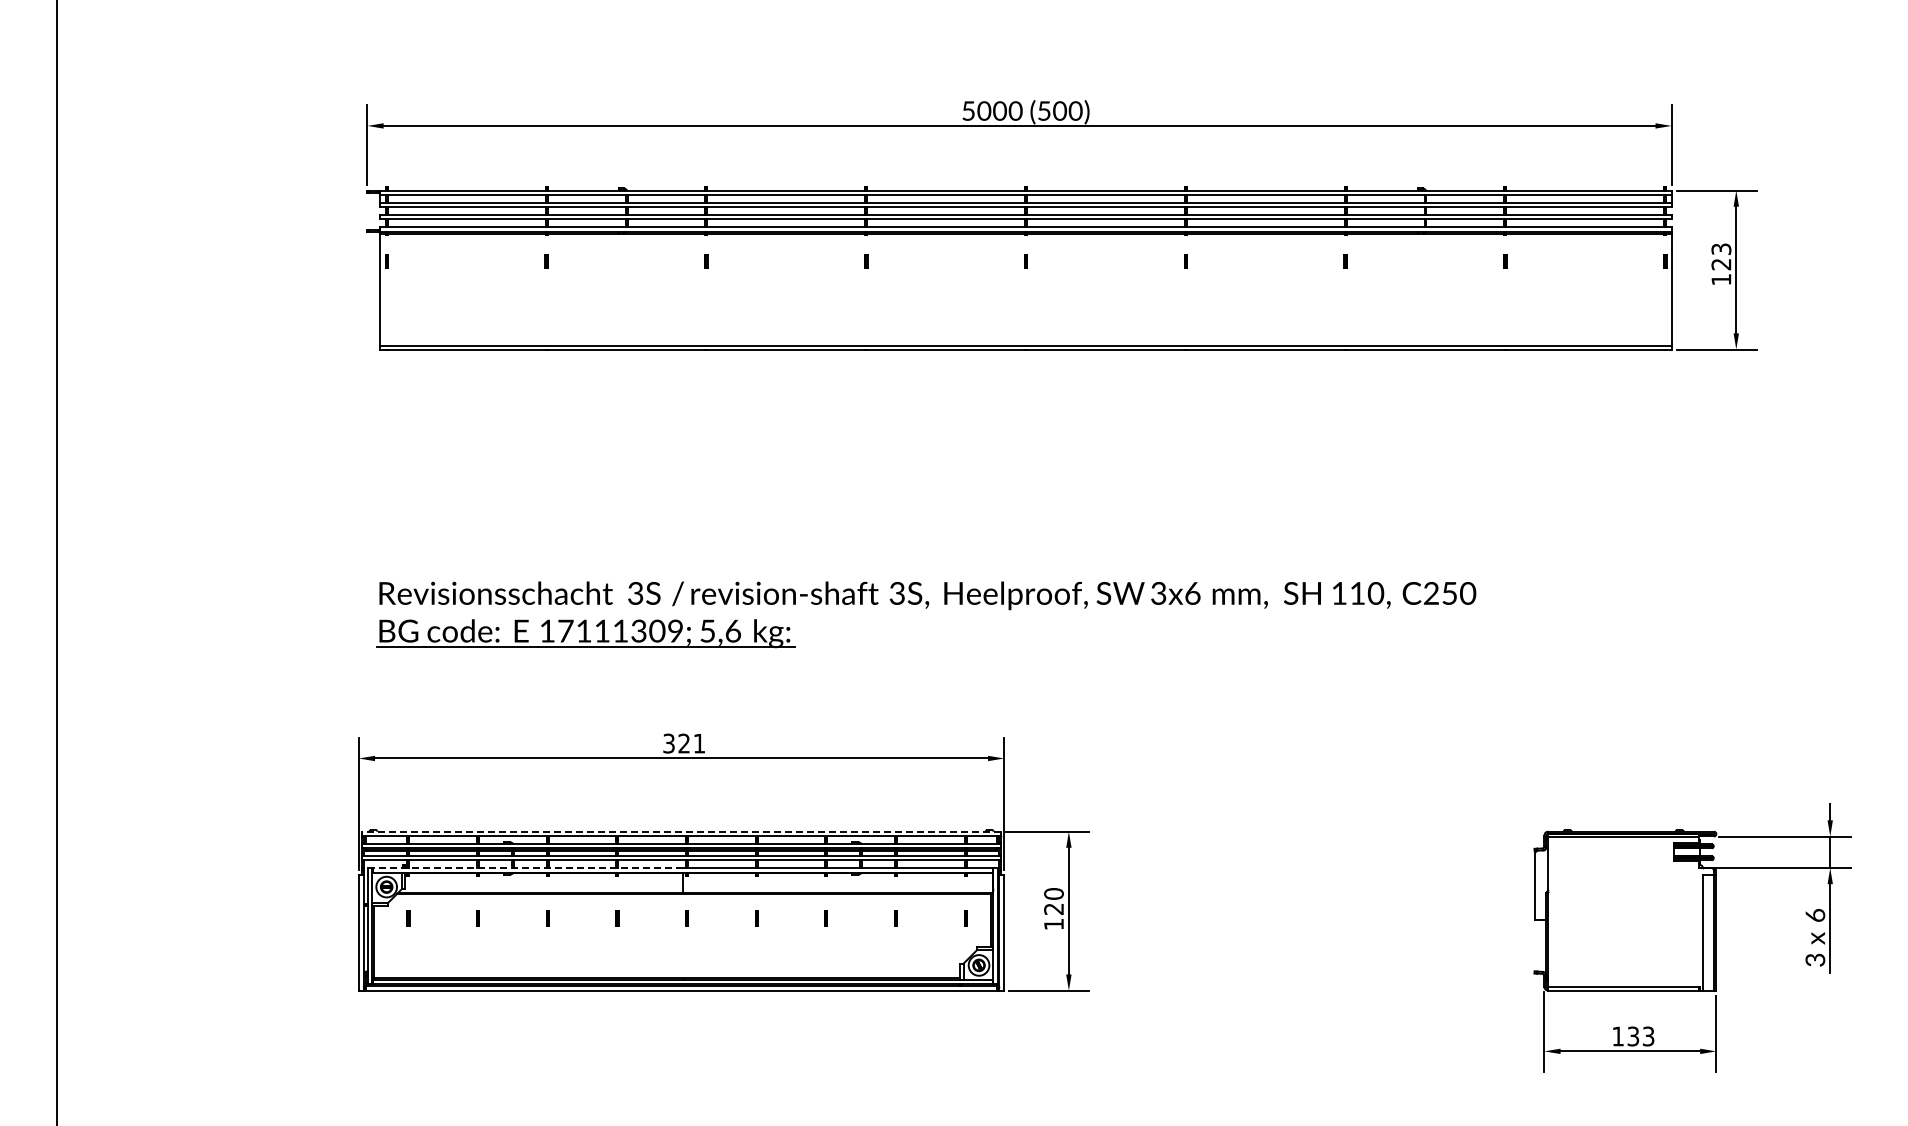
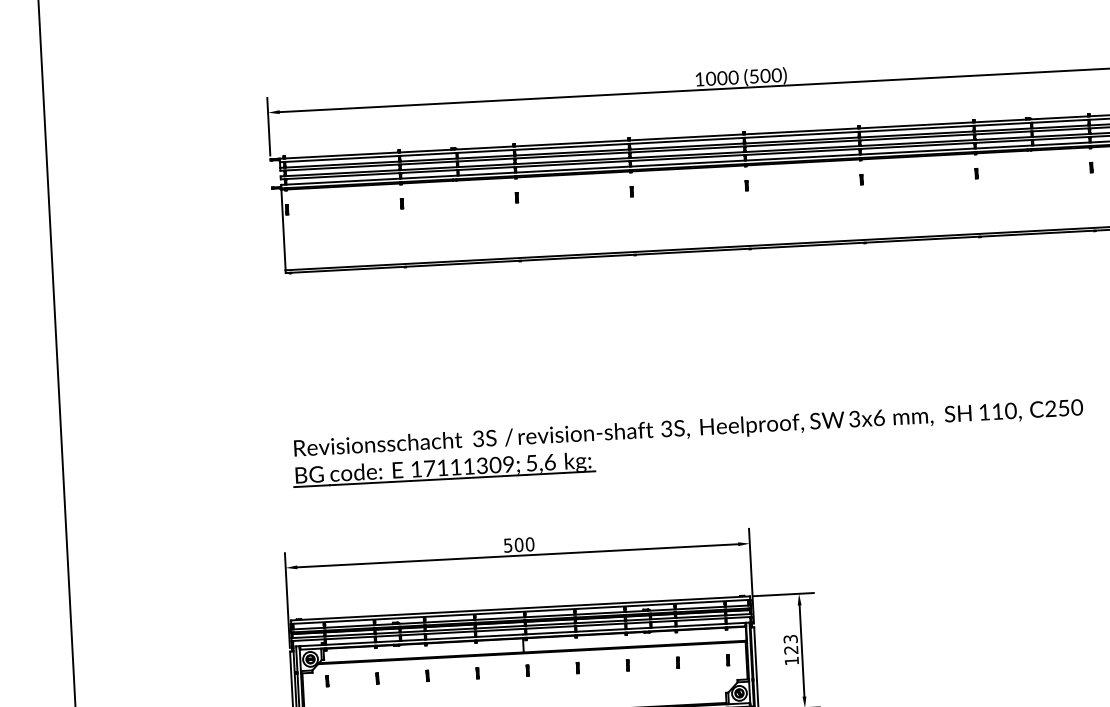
text: (968, 110) -> (699, 78), 5000 -> 1000
text: (684, 743) -> (519, 544), 321 -> 500
line: (681, 831) -> (520, 608), dashed -> solid
line: (527, 868) -> (411, 640), dashed -> solid
text: (1053, 893) -> (790, 638), 120 -> 123

